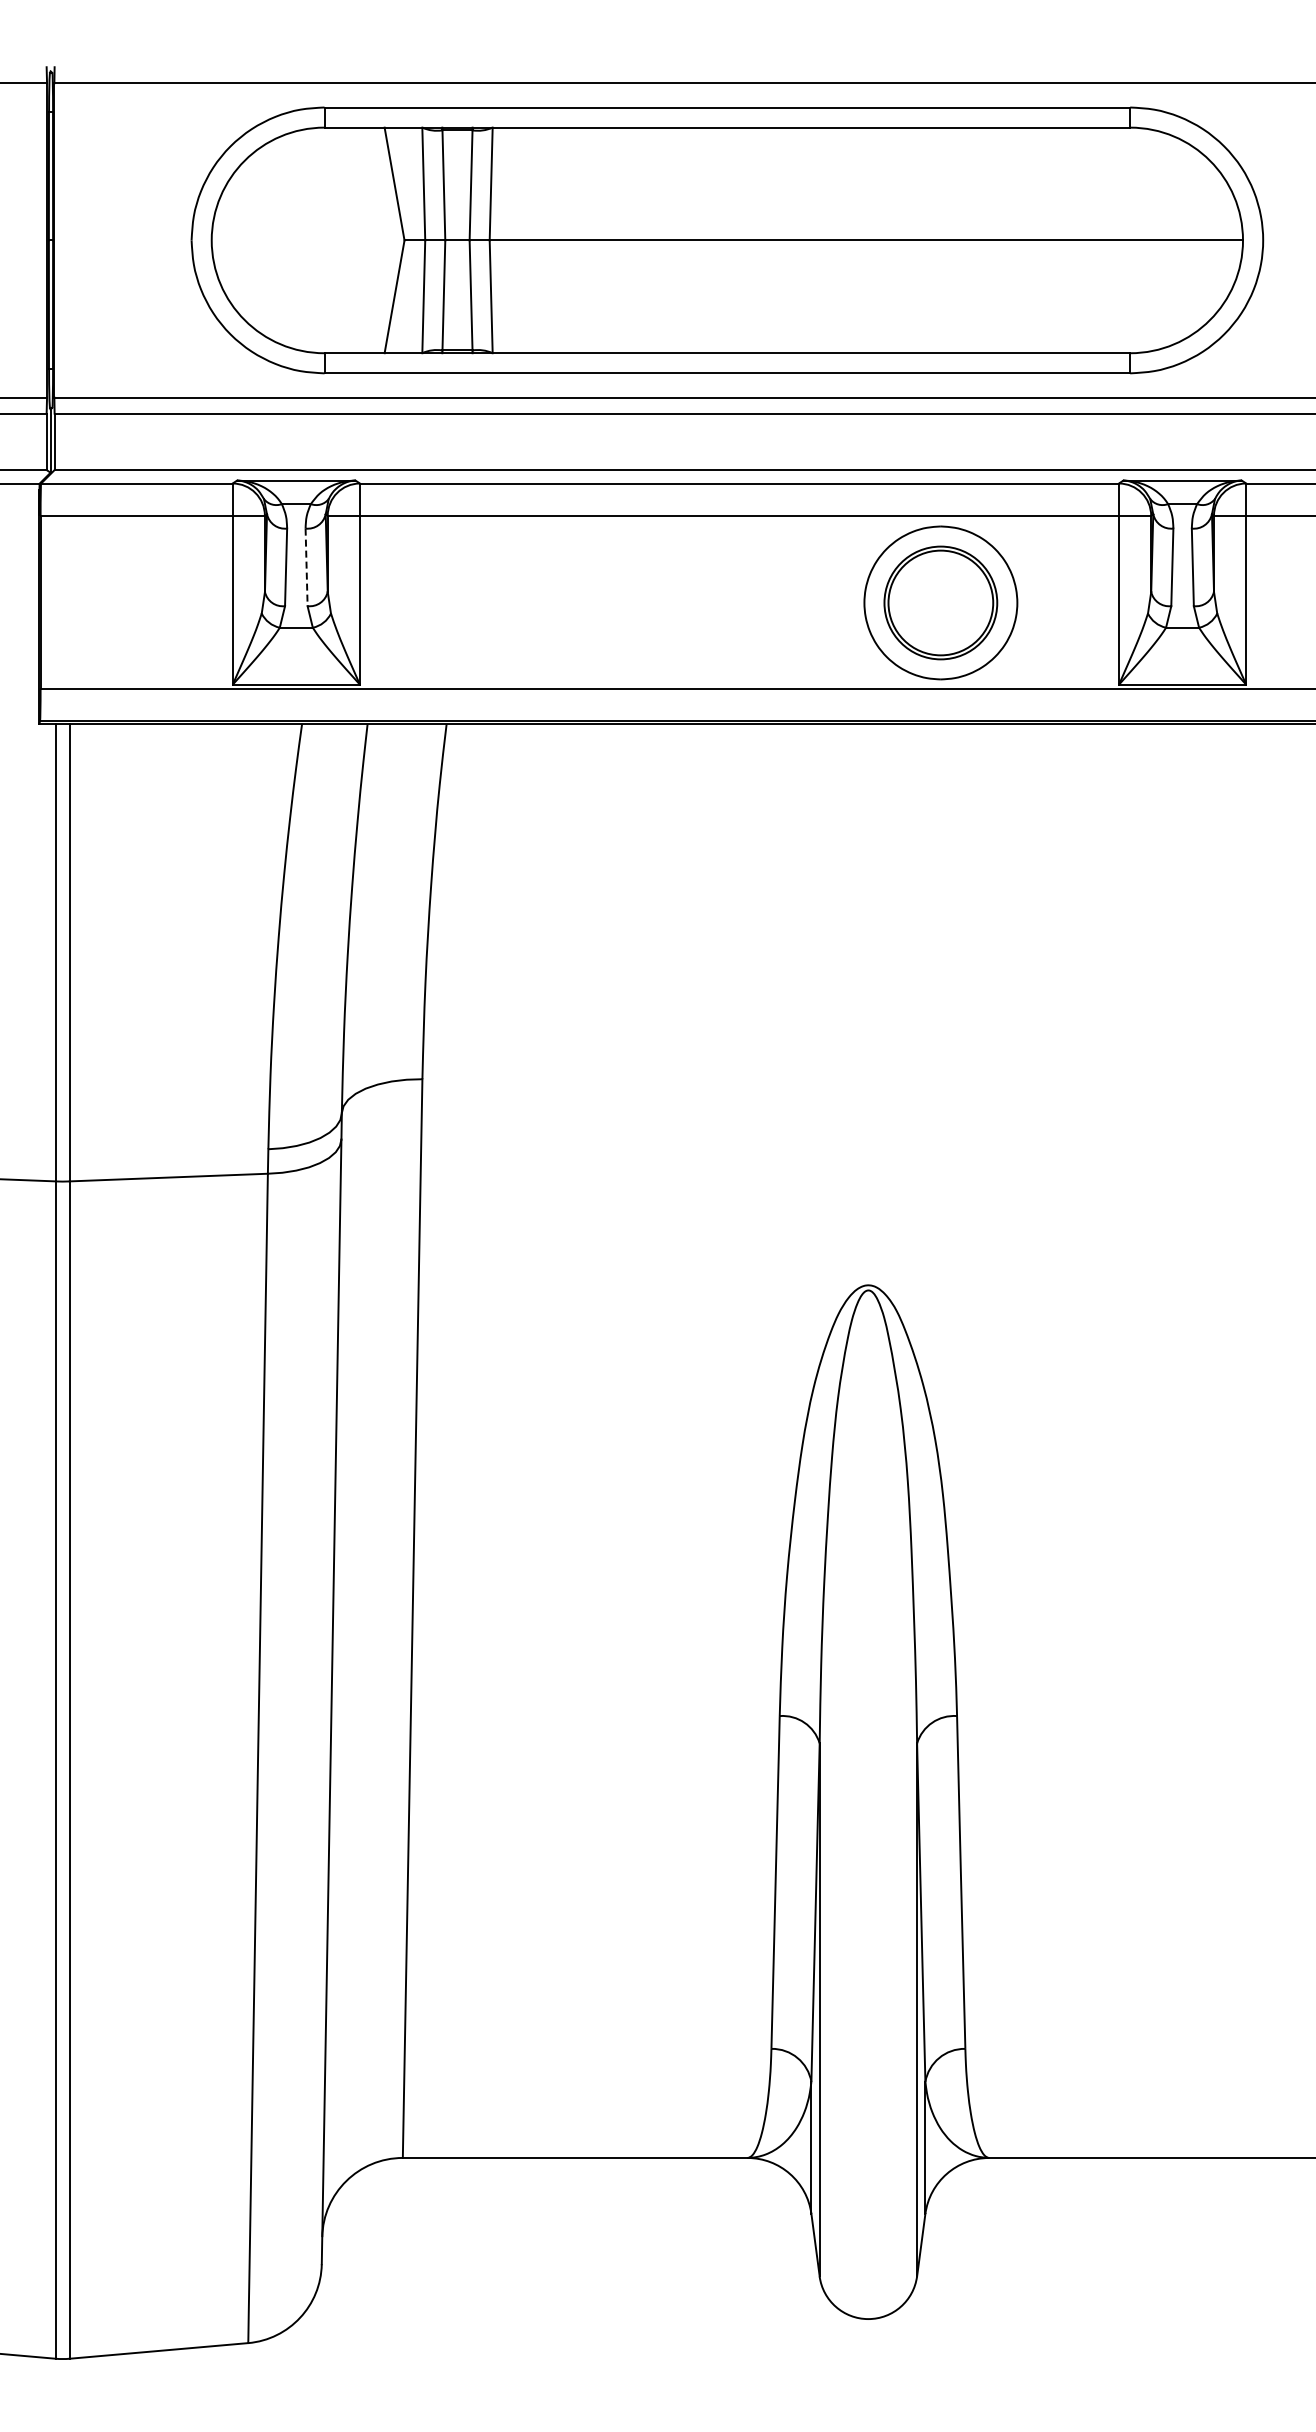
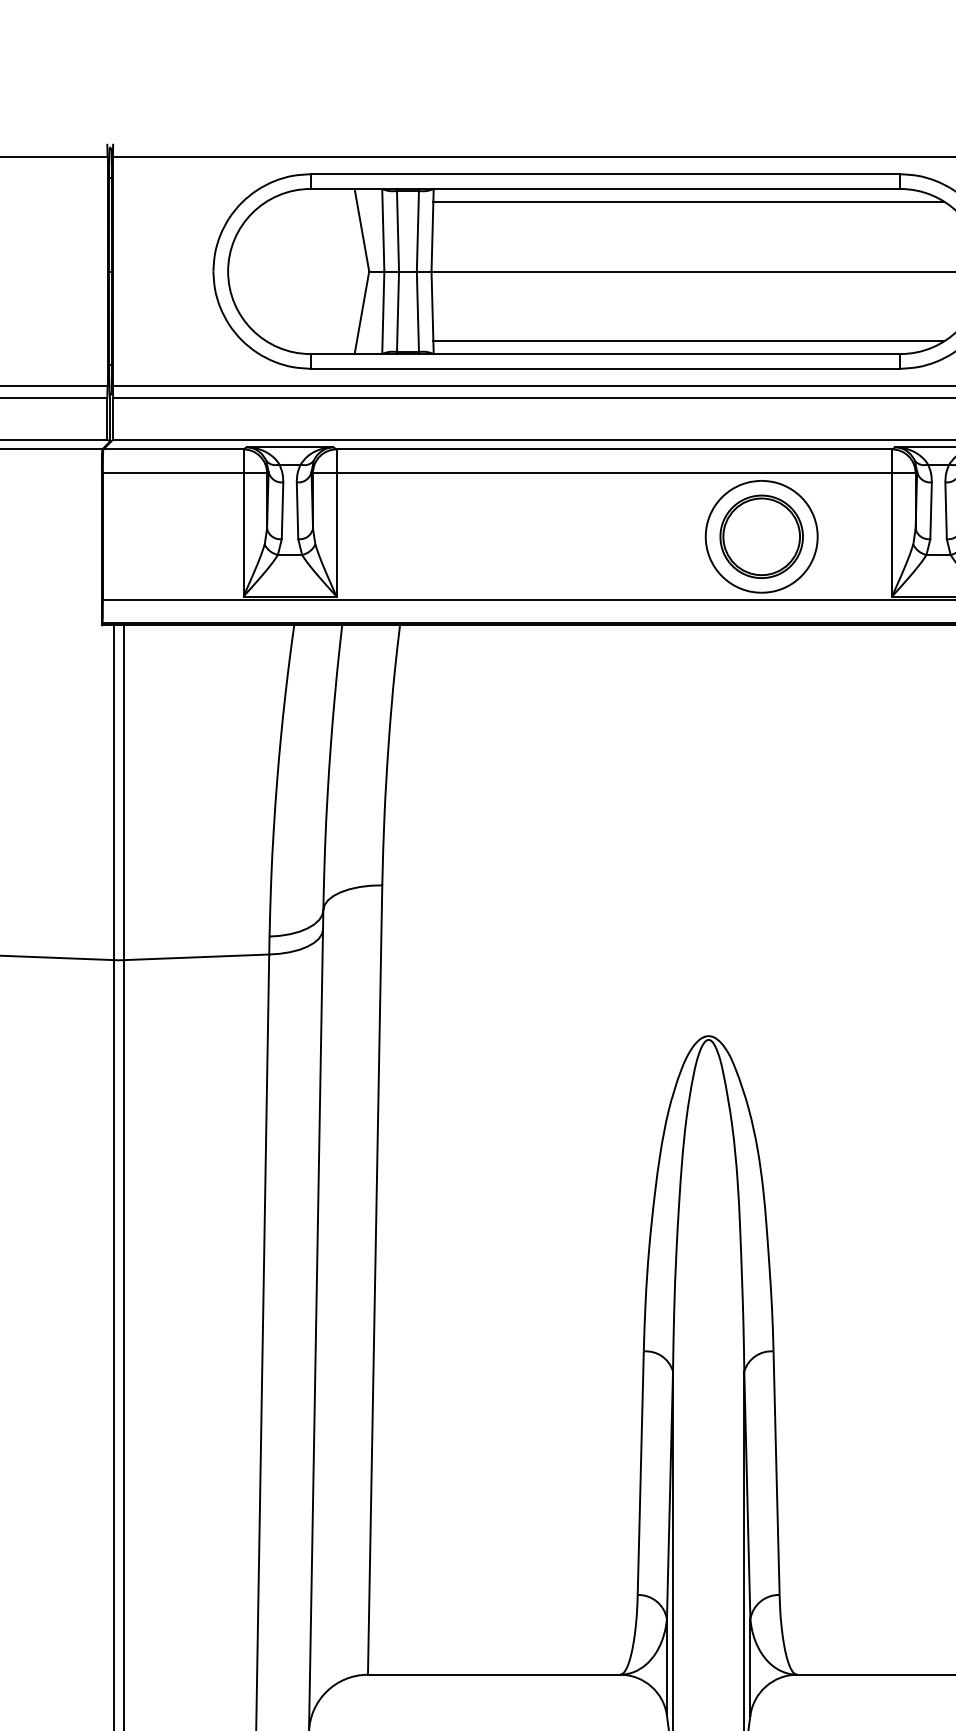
line: (841, 144) -> (688, 201), added
line: (841, 336) -> (688, 341), added
line: (306, 567) -> (297, 510), dashed -> solid

